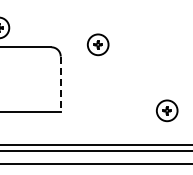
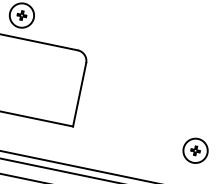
part: (98, 44) -> (132, 58), removed
line: (60, 84) -> (79, 95), dashed -> solid

